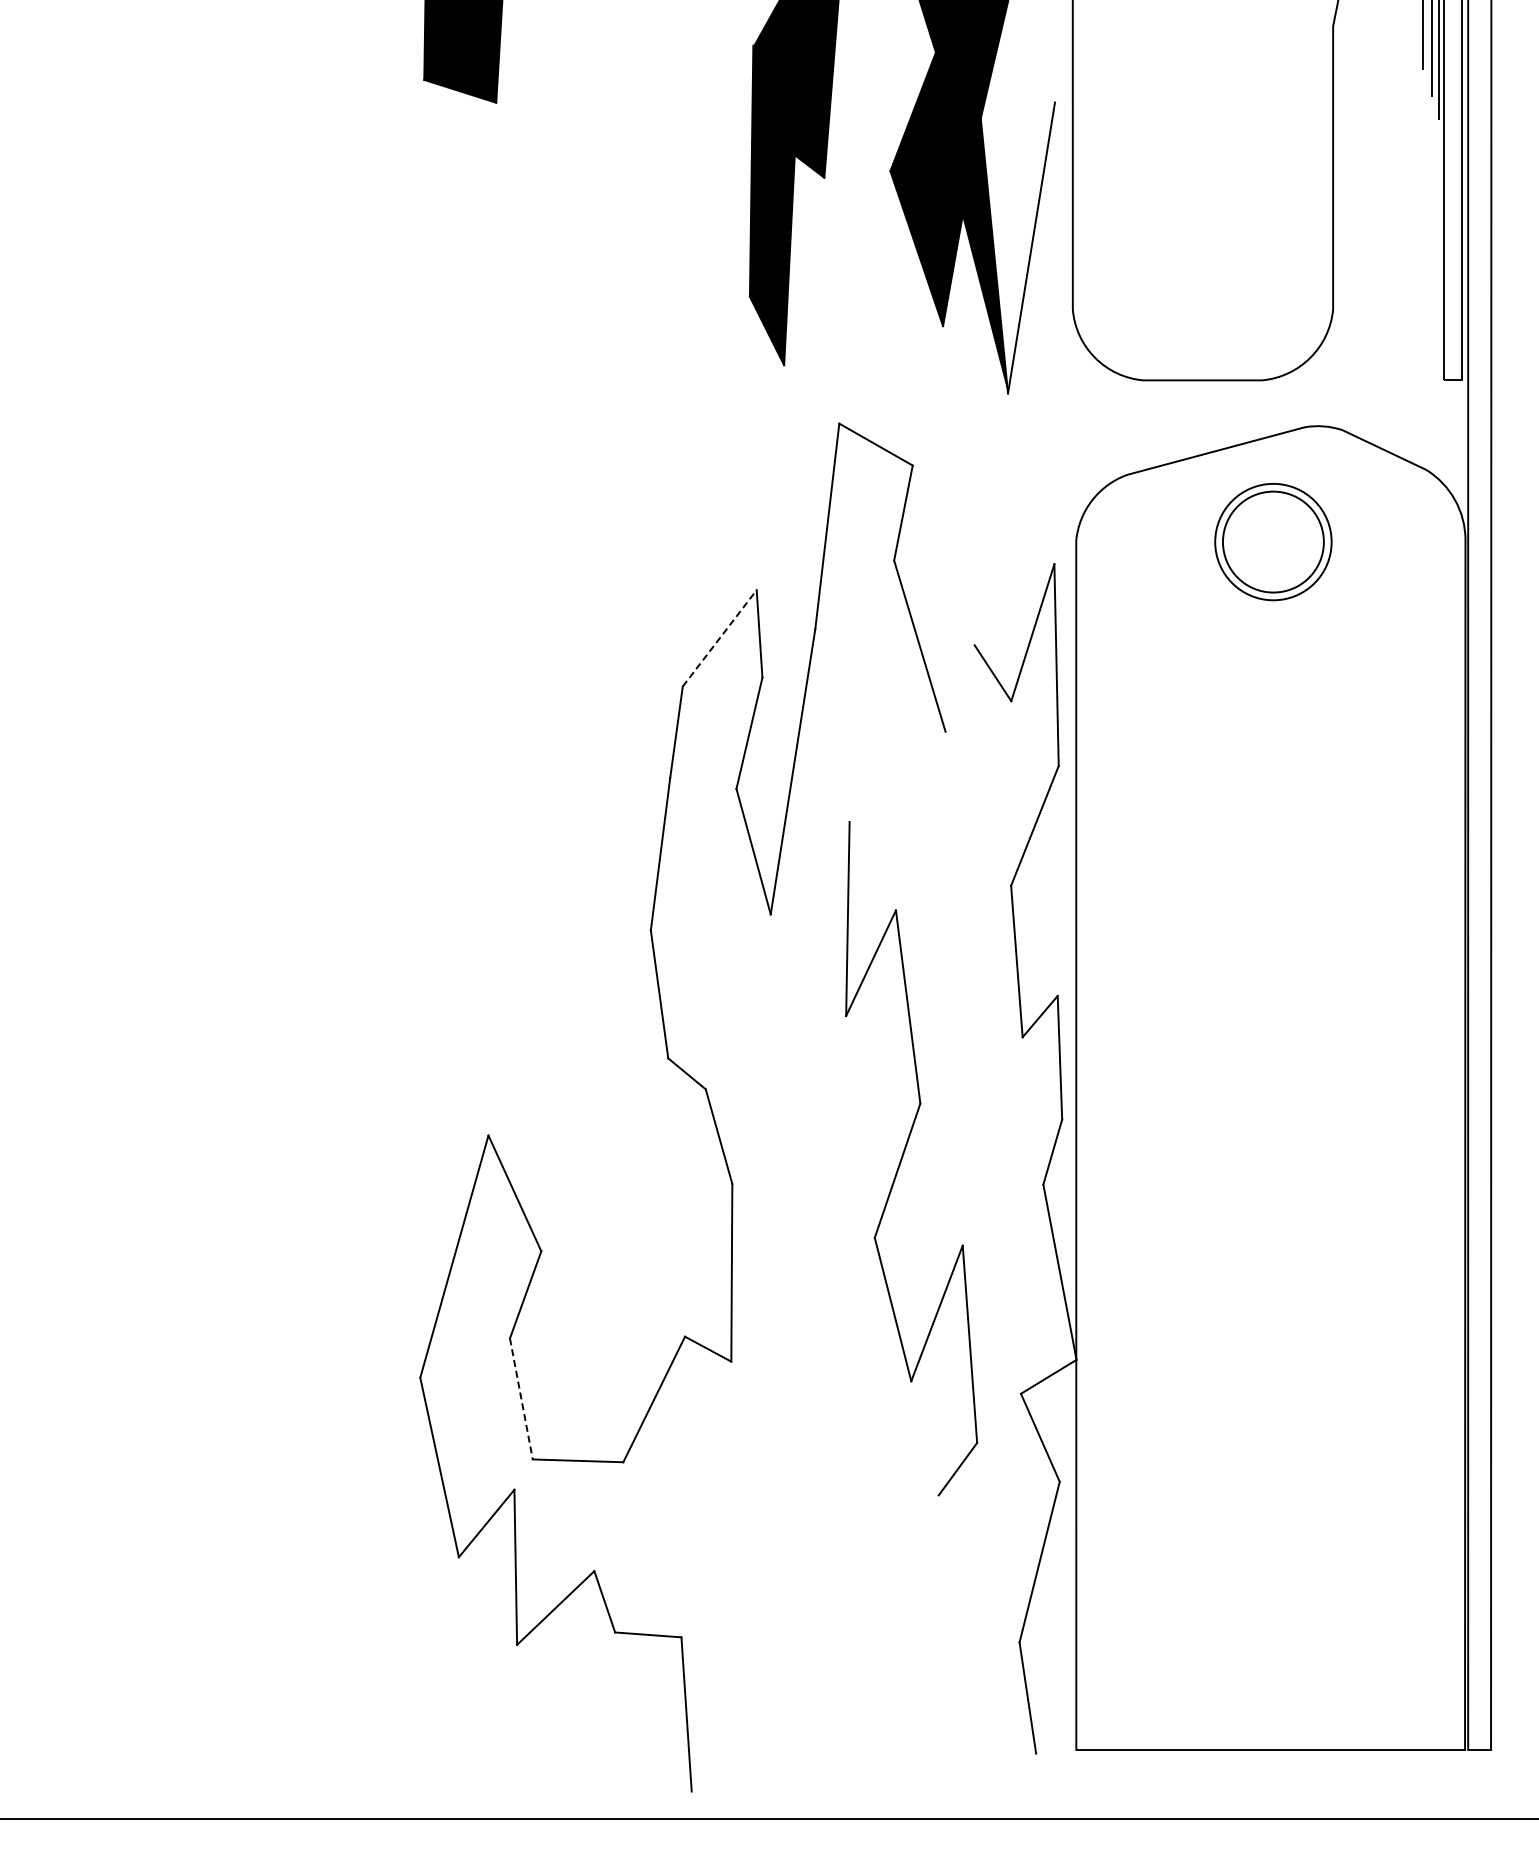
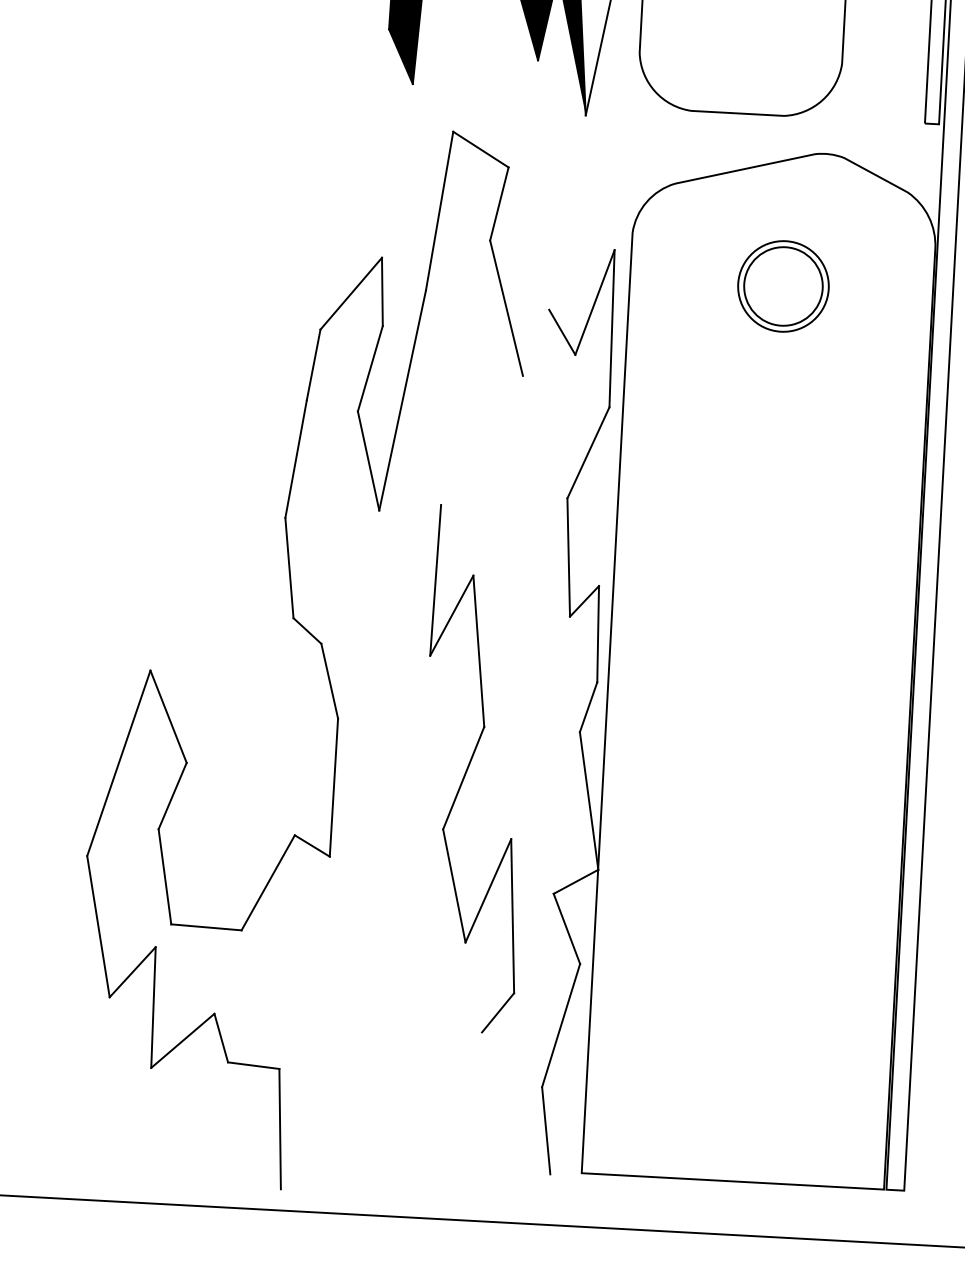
part: (1273, 542) -> (783, 286), moved
line: (719, 638) -> (351, 293), dashed -> solid
part: (904, 1154) -> (469, 765), moved
line: (521, 1398) -> (165, 876), dashed -> solid

